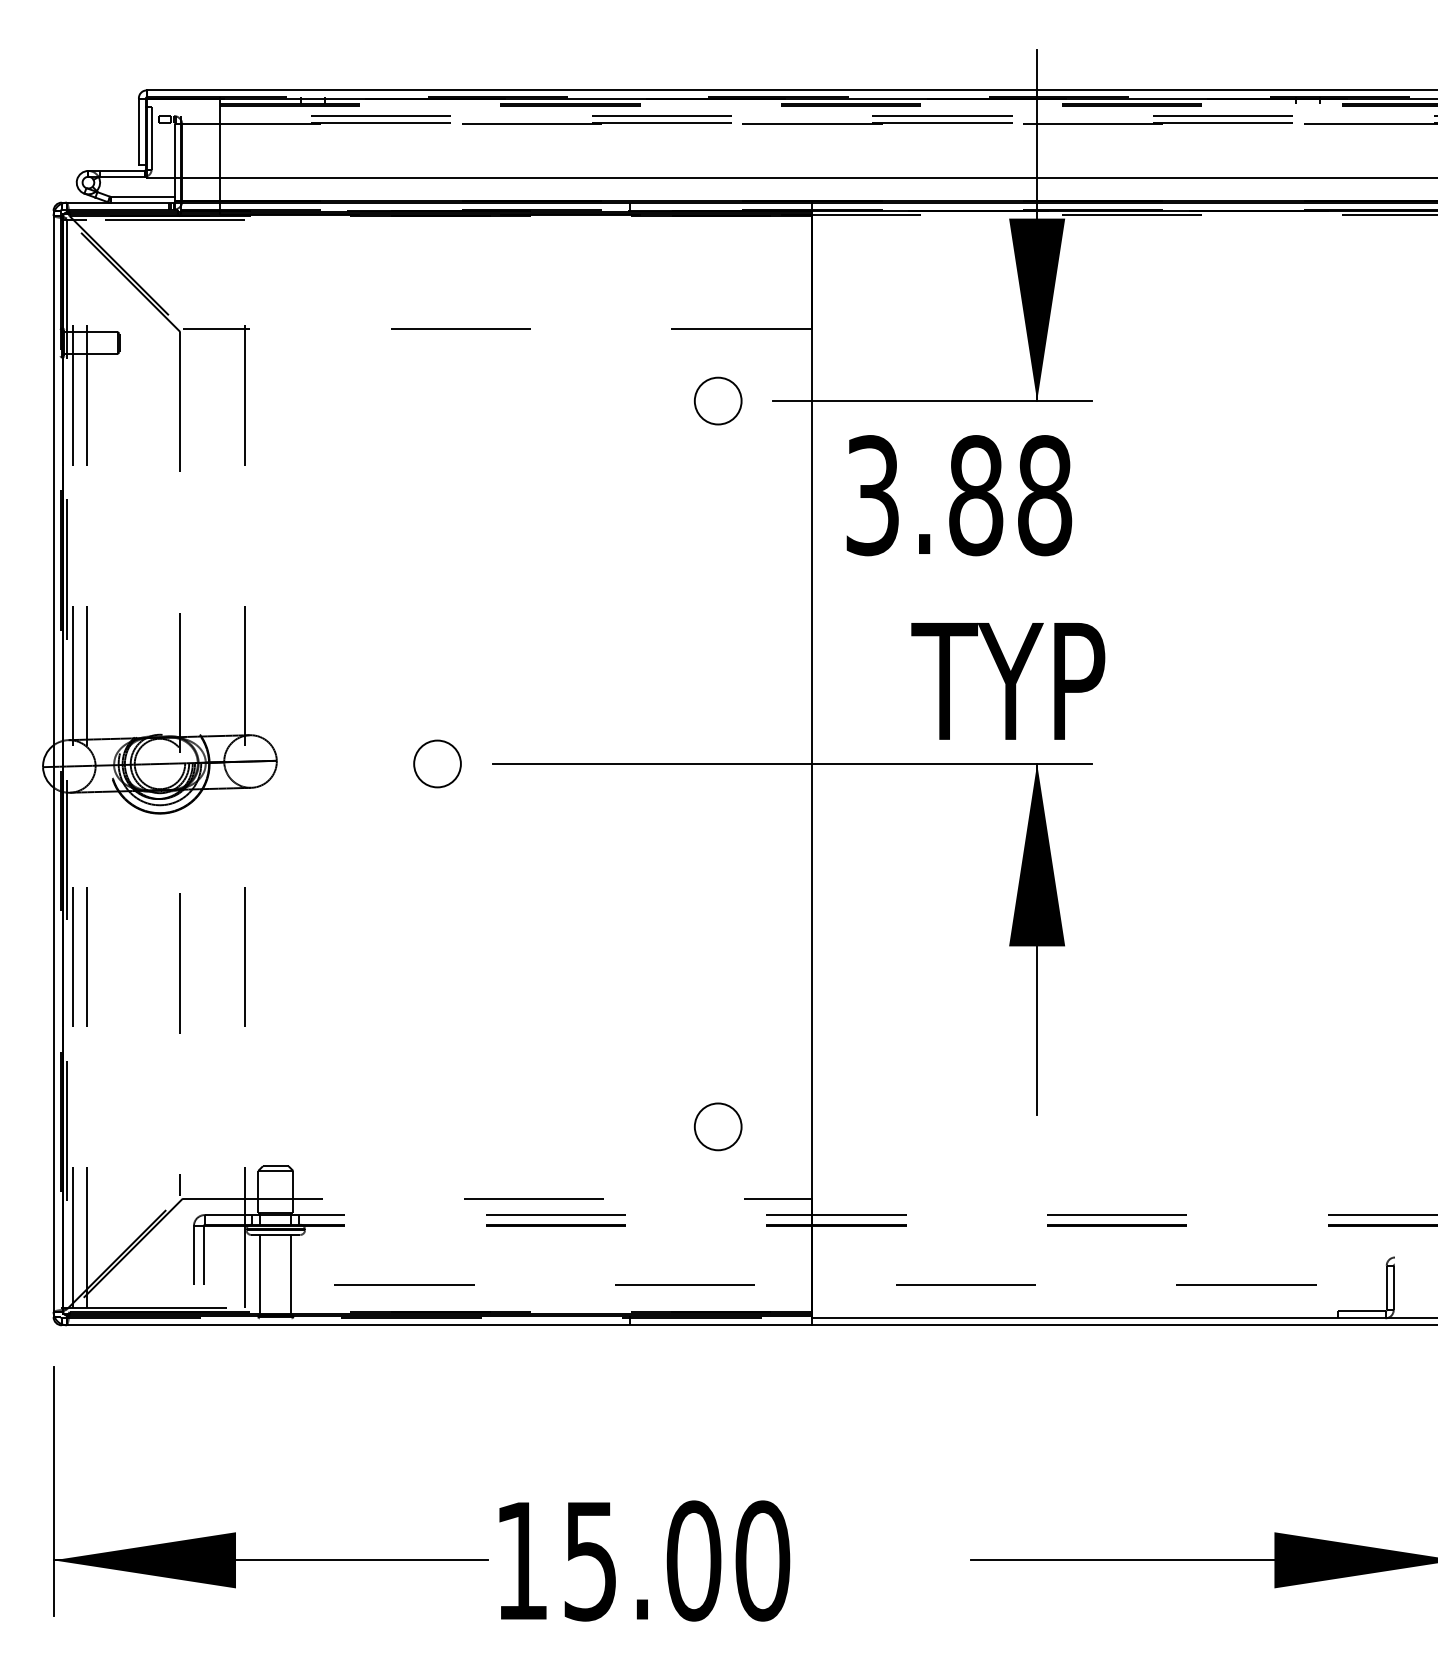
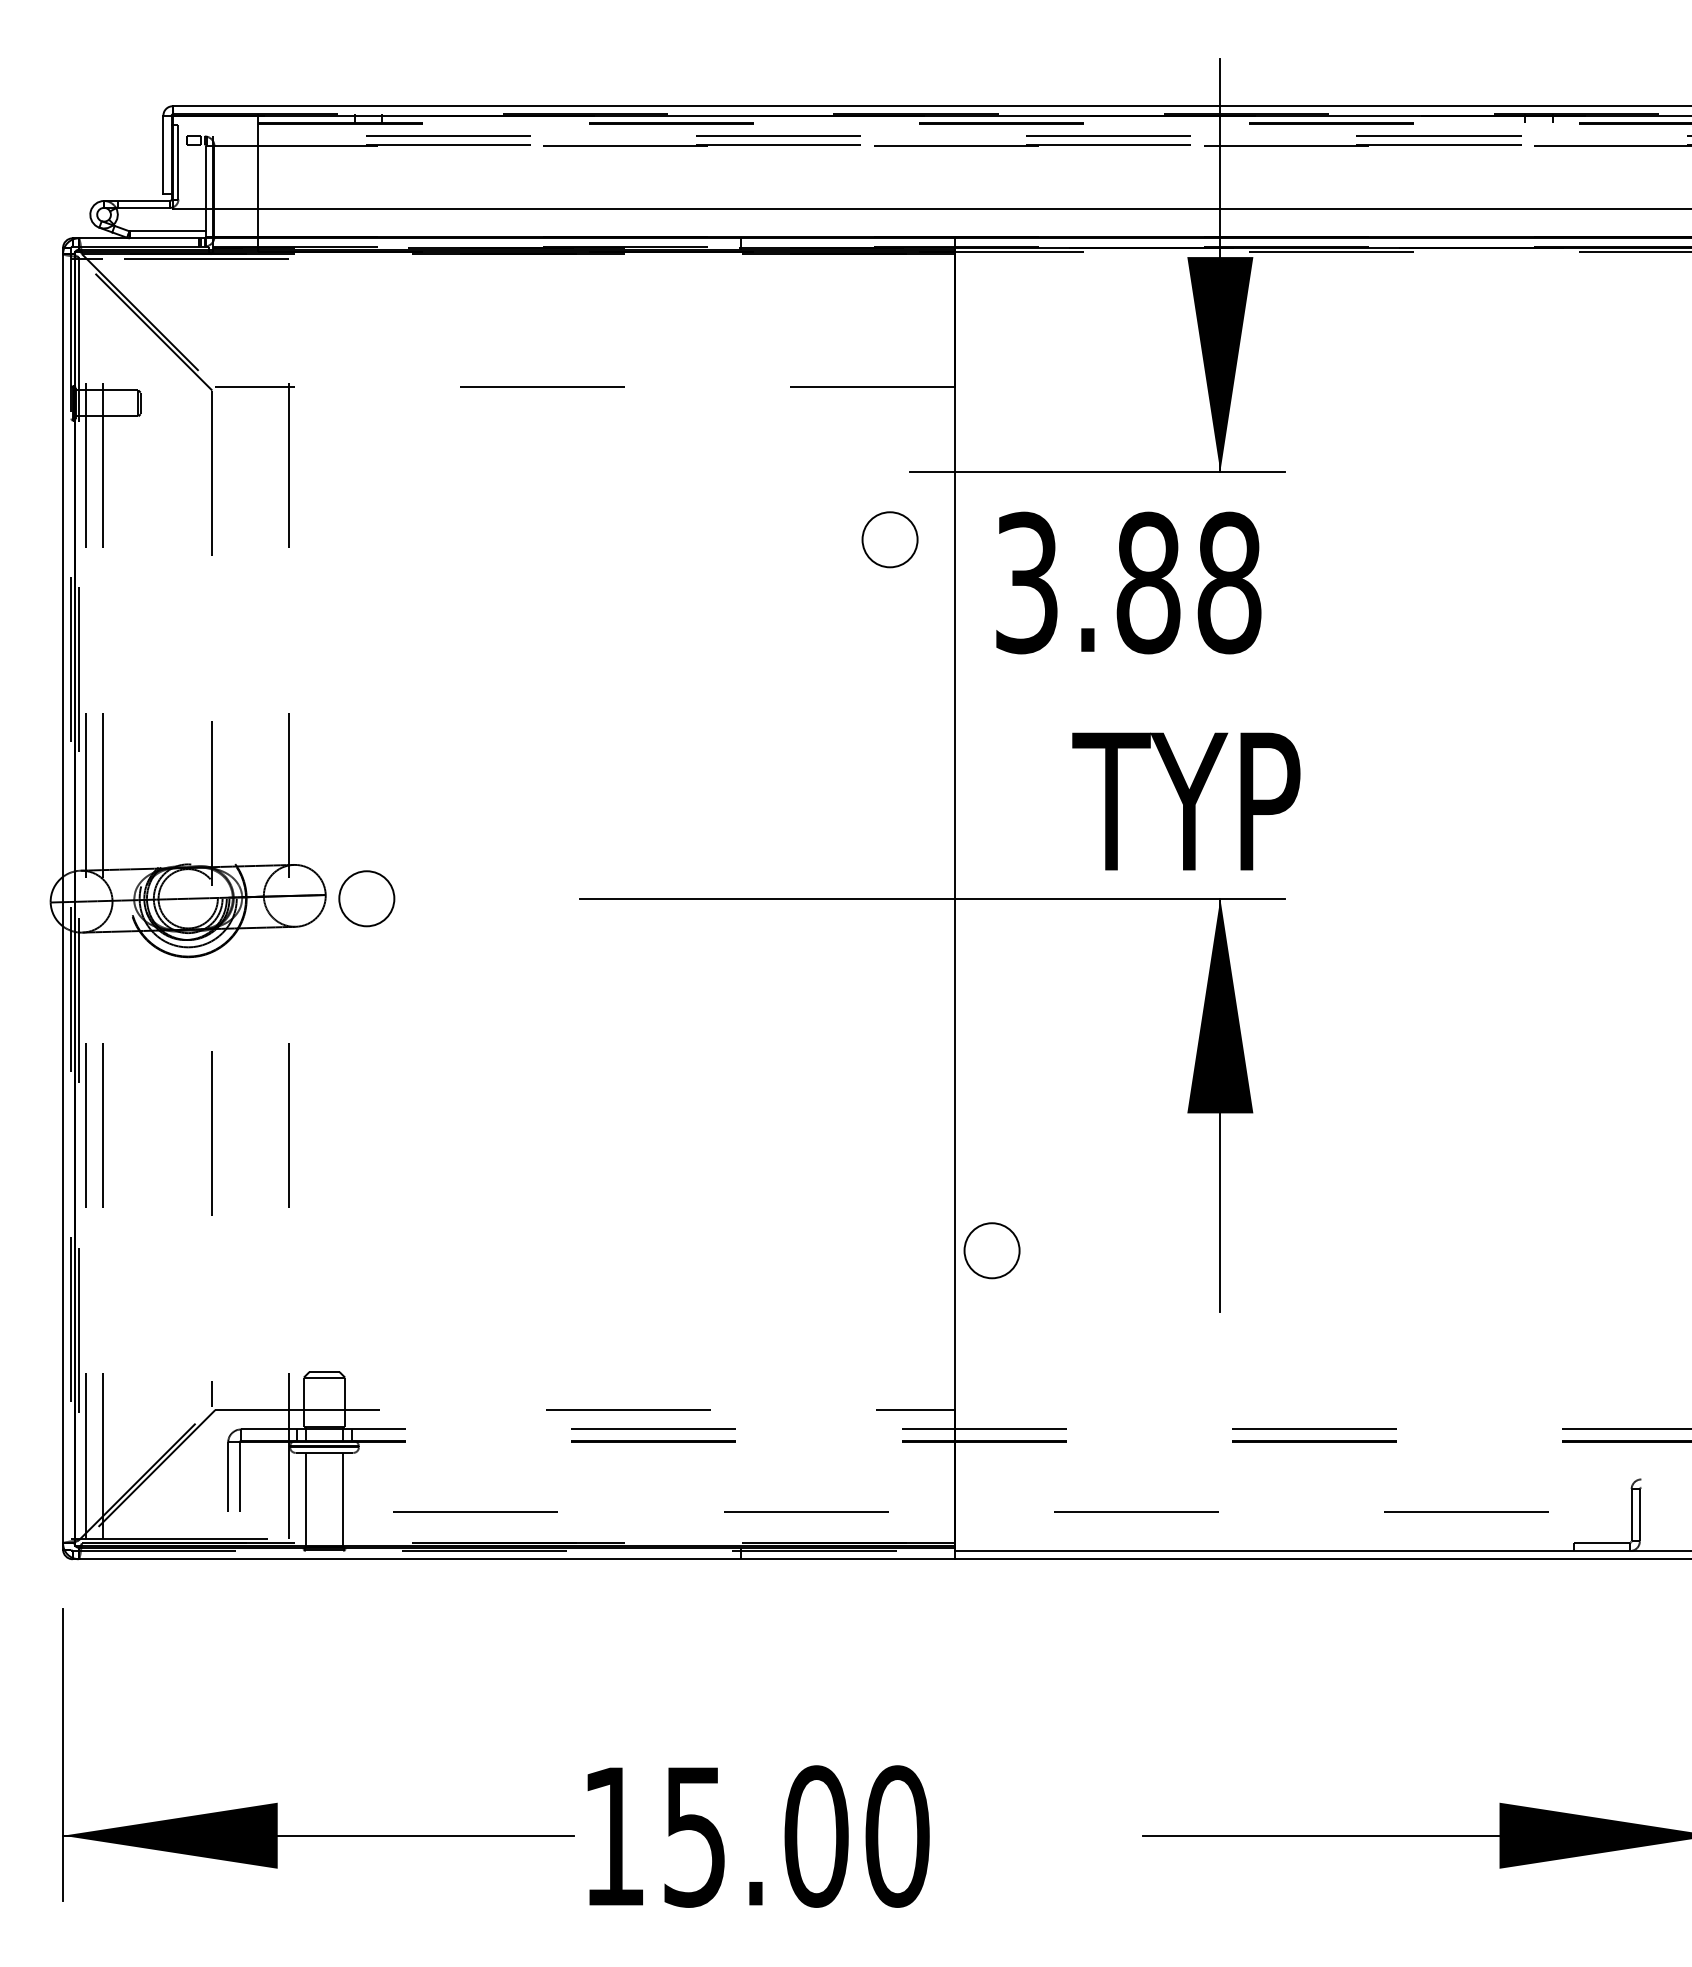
circle: (717, 400) -> (889, 539), moved
circle: (437, 763) -> (366, 898), moved
circle: (717, 1126) -> (991, 1250), moved

